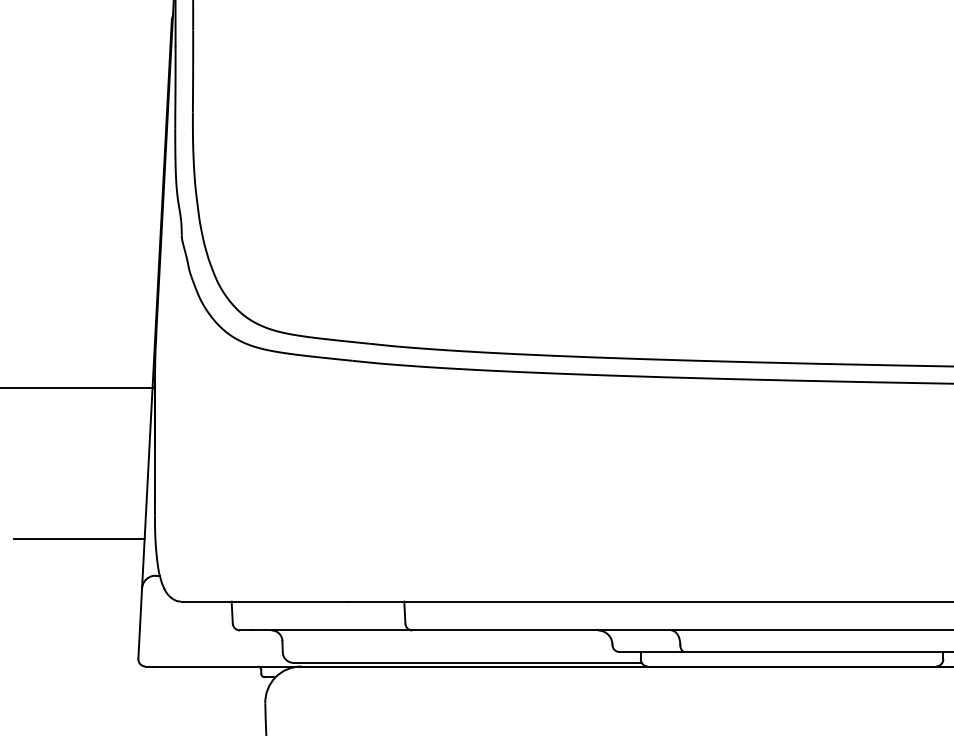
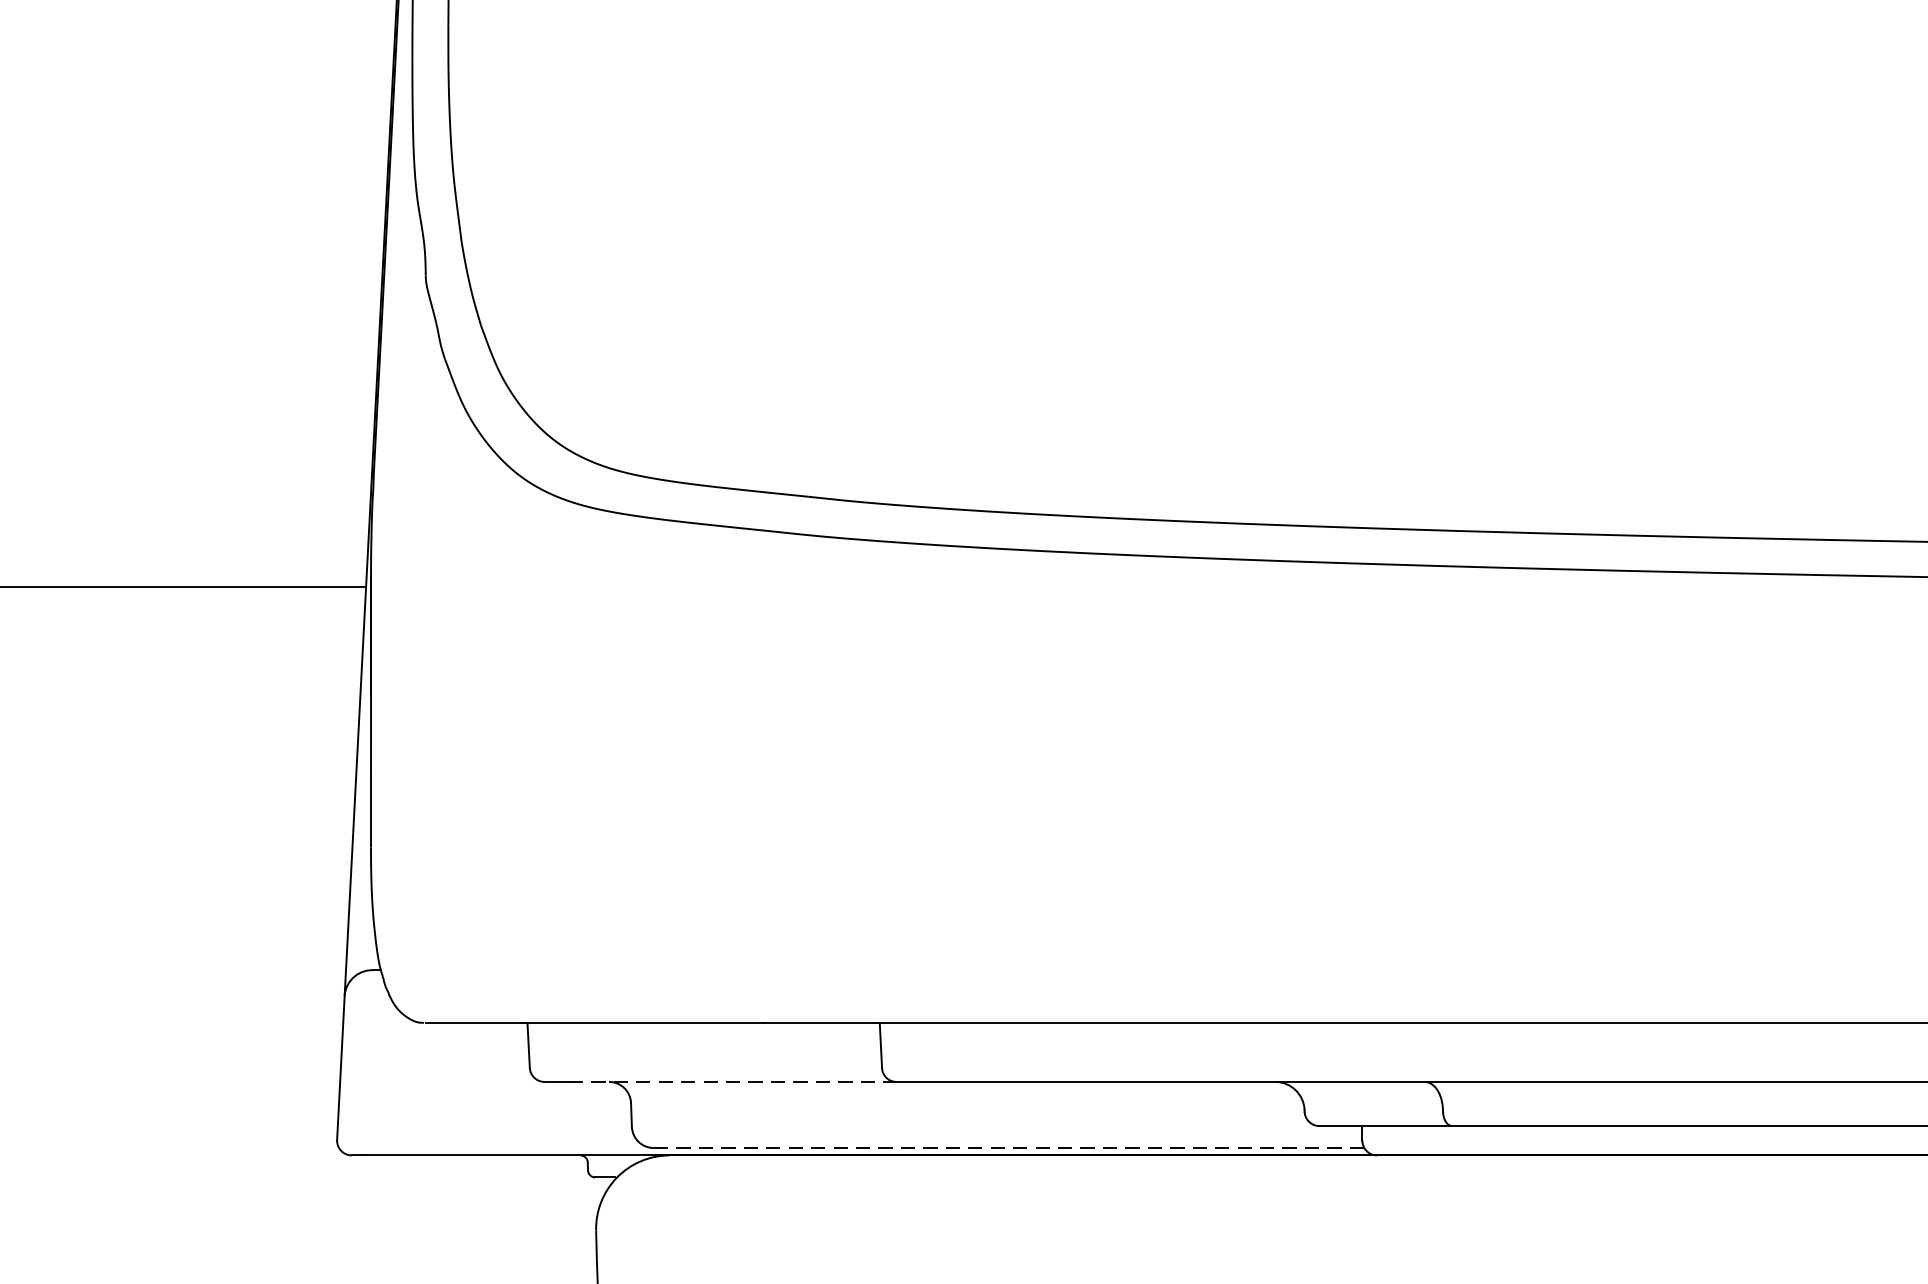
line: (79, 538) -> (216, 894), removed
line: (332, 630) -> (733, 1081), solid -> dashed
line: (468, 662) -> (1010, 1147), solid -> dashed

